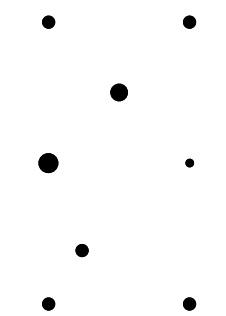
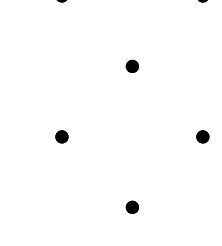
part: (118, 92) -> (131, 66), size x0.71
part: (48, 162) -> (61, 136), size x0.62
part: (189, 162) -> (202, 136), size x1.67
part: (81, 250) -> (131, 207), moved

